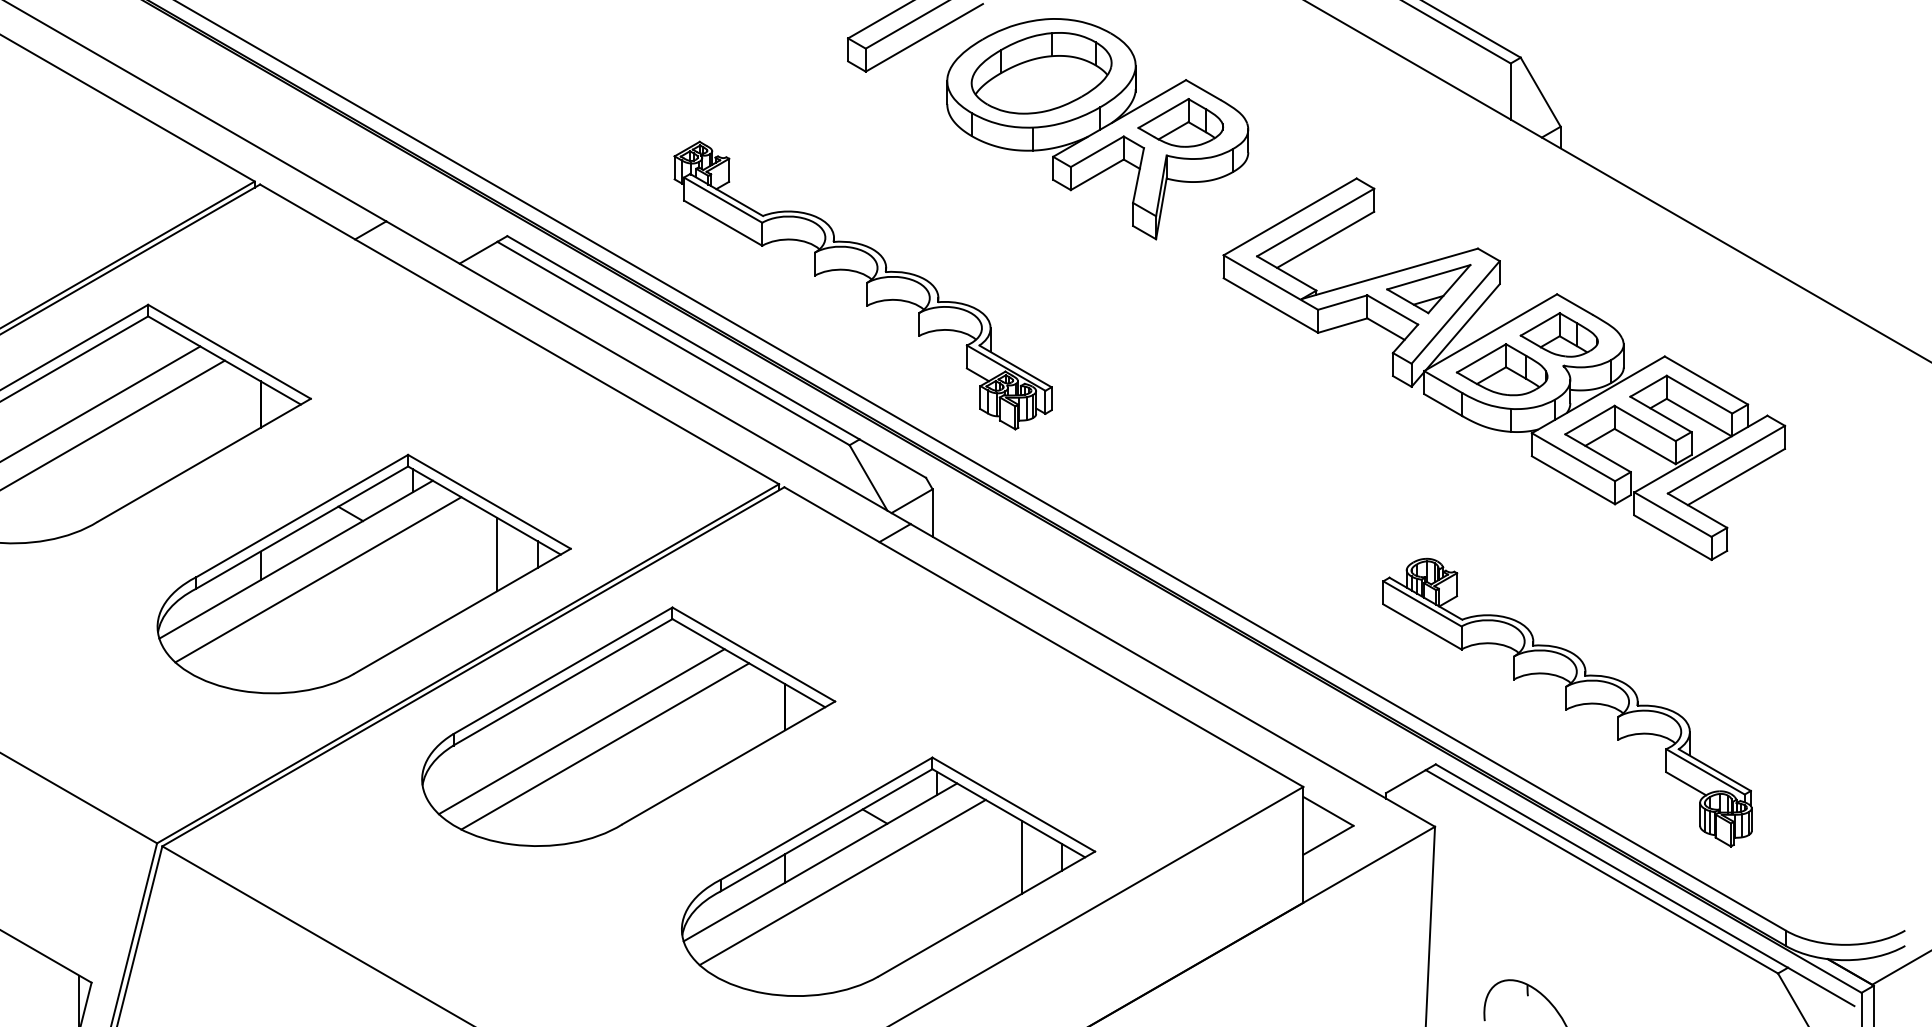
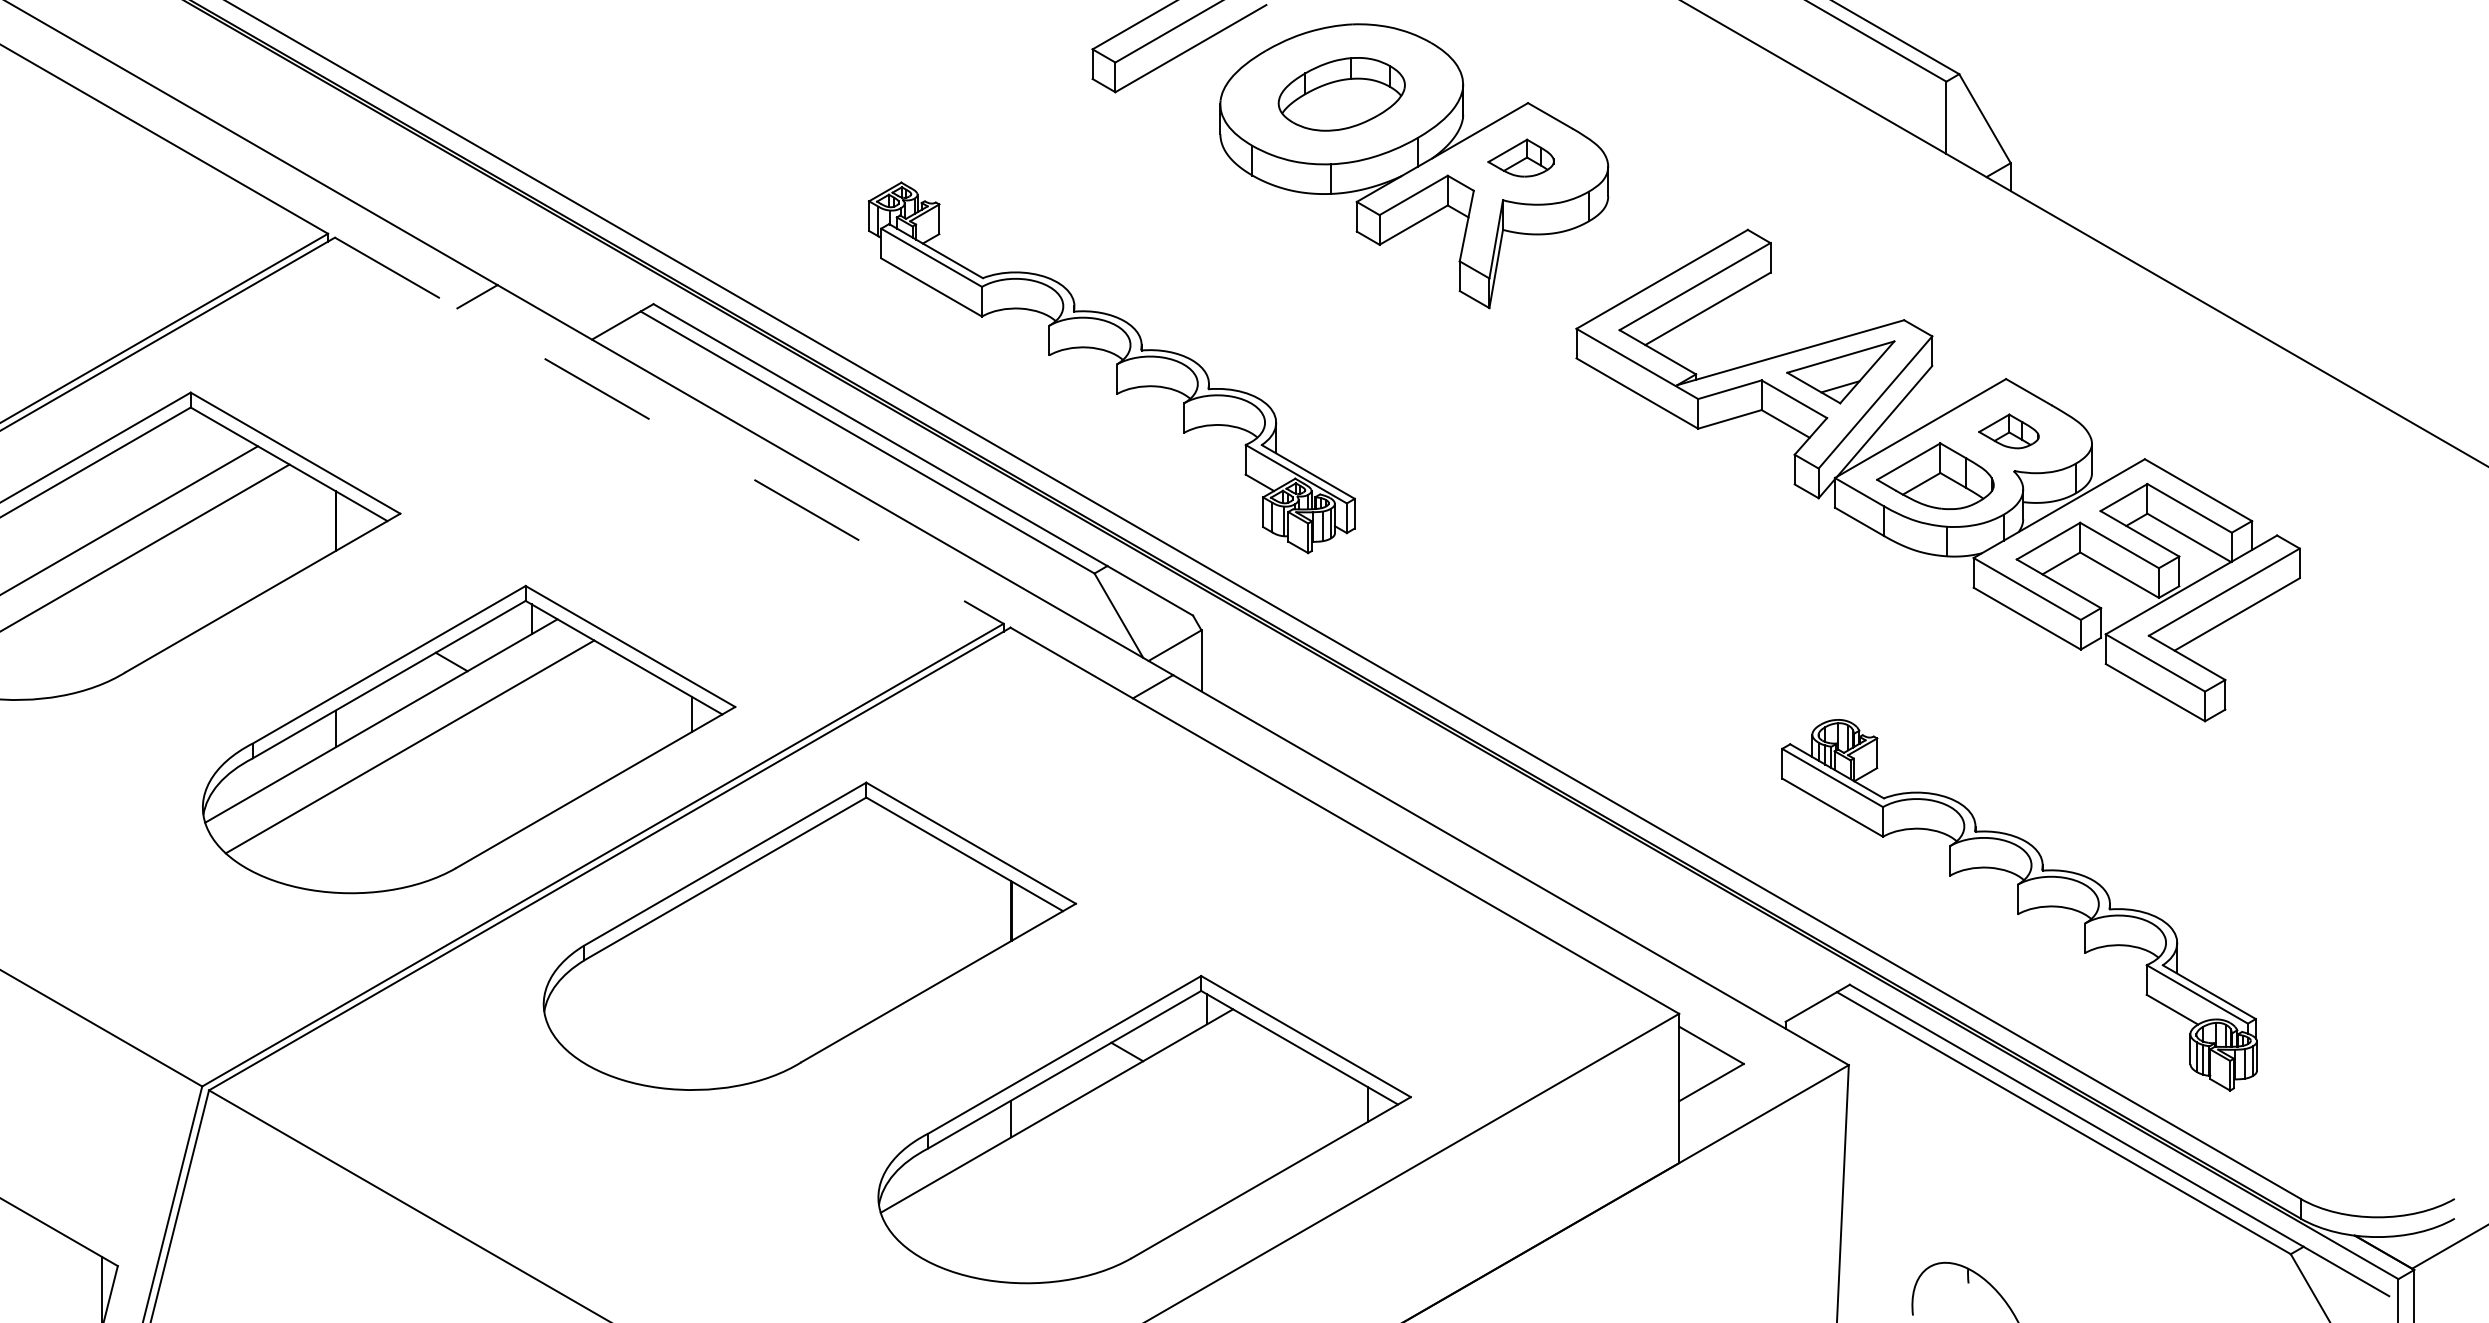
part: (1041, 73) -> (1341, 94), size x0.7
part: (1180, 122) -> (1520, 157), size x0.6
line: (519, 334) -> (669, 430), solid -> dashed
part: (1558, 334) -> (2008, 431), size x0.6
line: (497, 554) -> (640, 714), removed
line: (581, 731) -> (749, 942), removed
line: (605, 746) -> (779, 961), removed
line: (1021, 857) -> (1316, 1104), removed
line: (842, 882) -> (1085, 1136), removed

